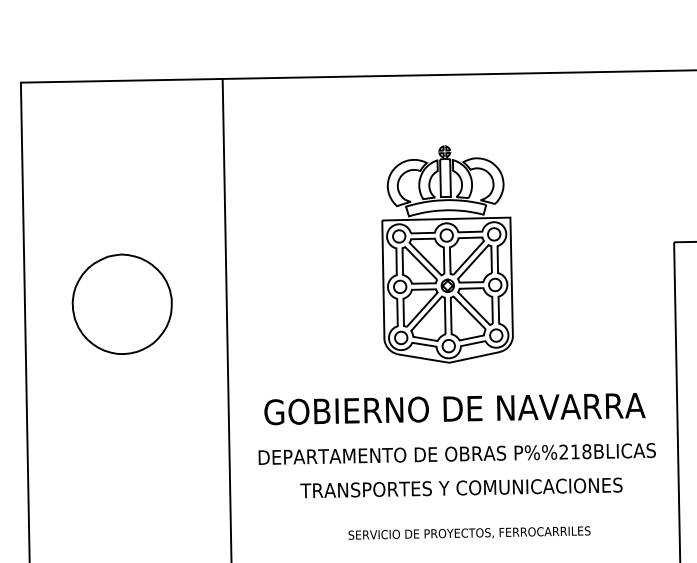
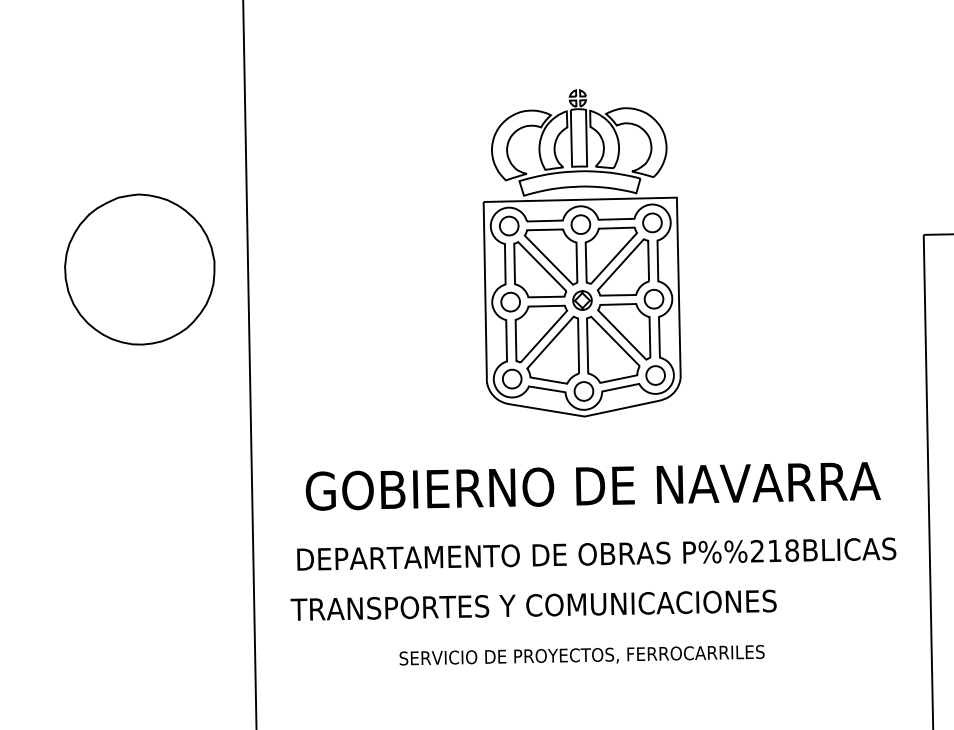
part: (121, 303) -> (138, 268), moved
text: (461, 487) -> (533, 604), moved
text: (469, 532) -> (582, 654), moved

